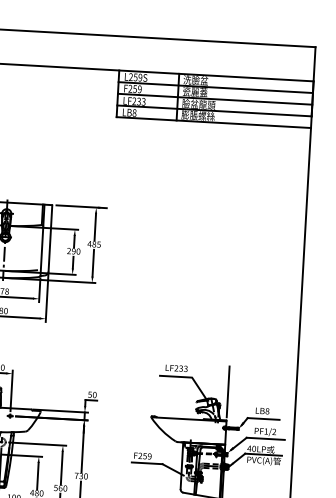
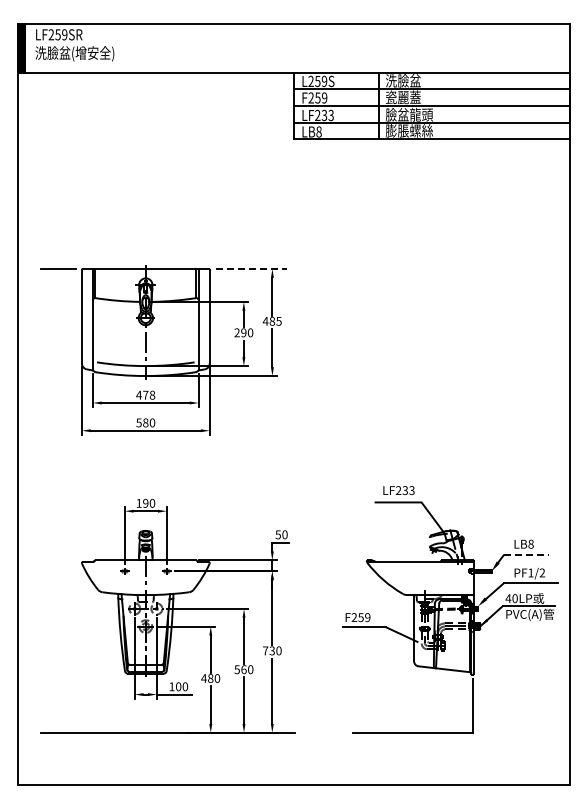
line: (81, 207) -> (251, 269), solid -> dashed
line: (227, 391) -> (473, 519), removed
line: (263, 419) -> (526, 555), solid -> dashed

